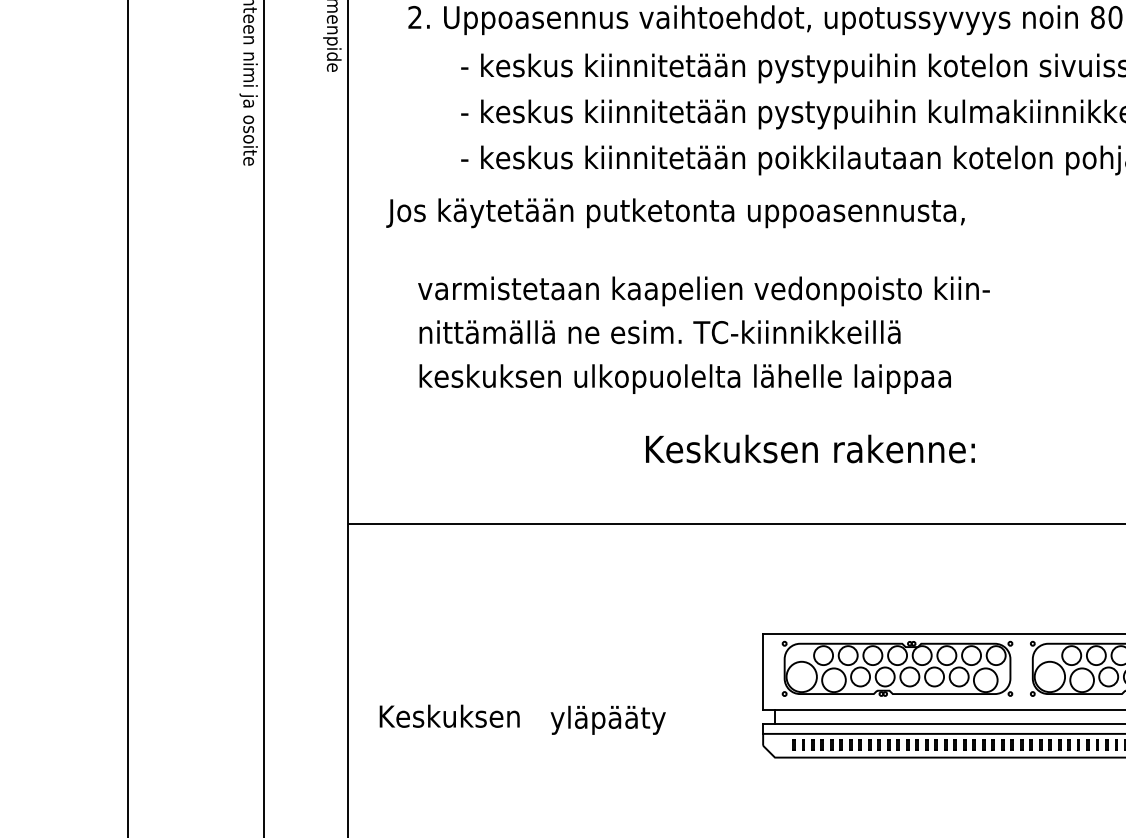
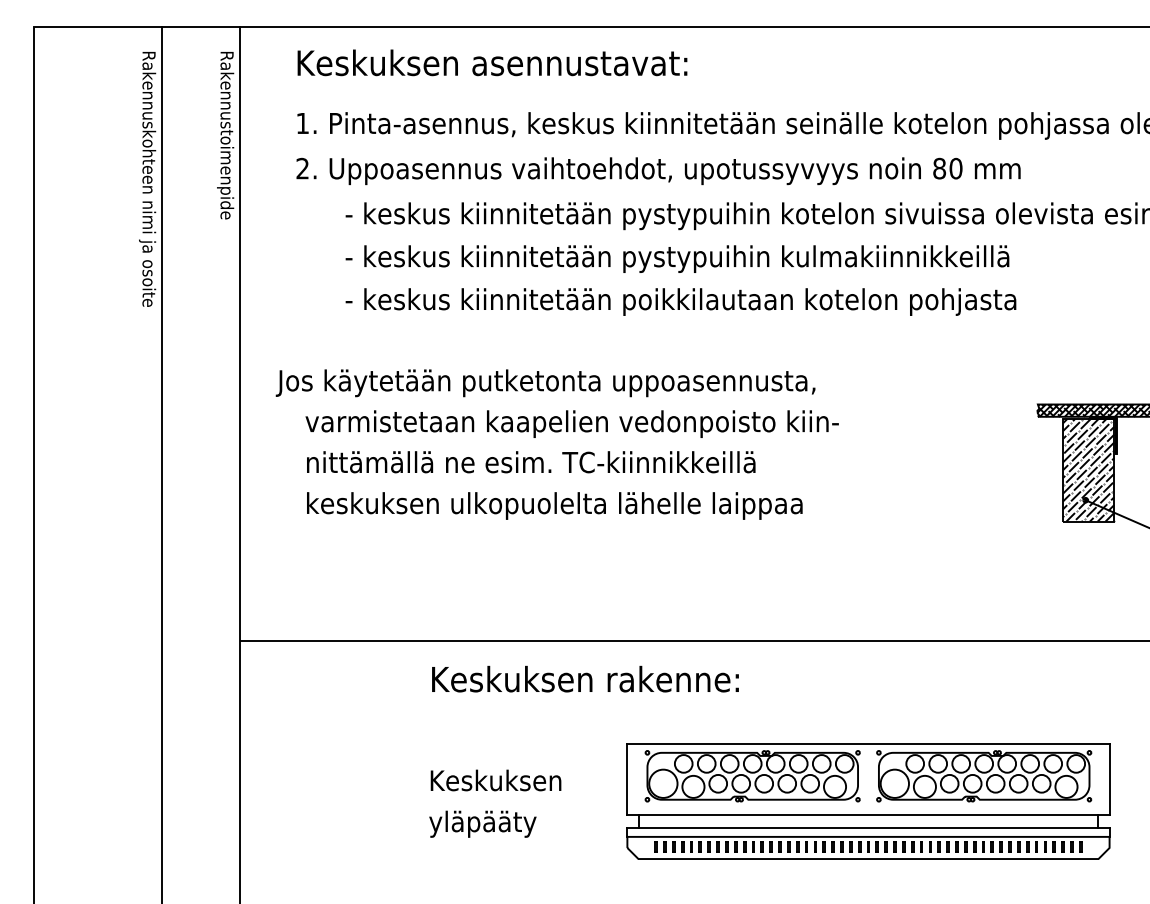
text: (675, 213) -> (545, 383), moved
text: (810, 448) -> (585, 678), moved
text: (449, 716) -> (495, 780), moved

